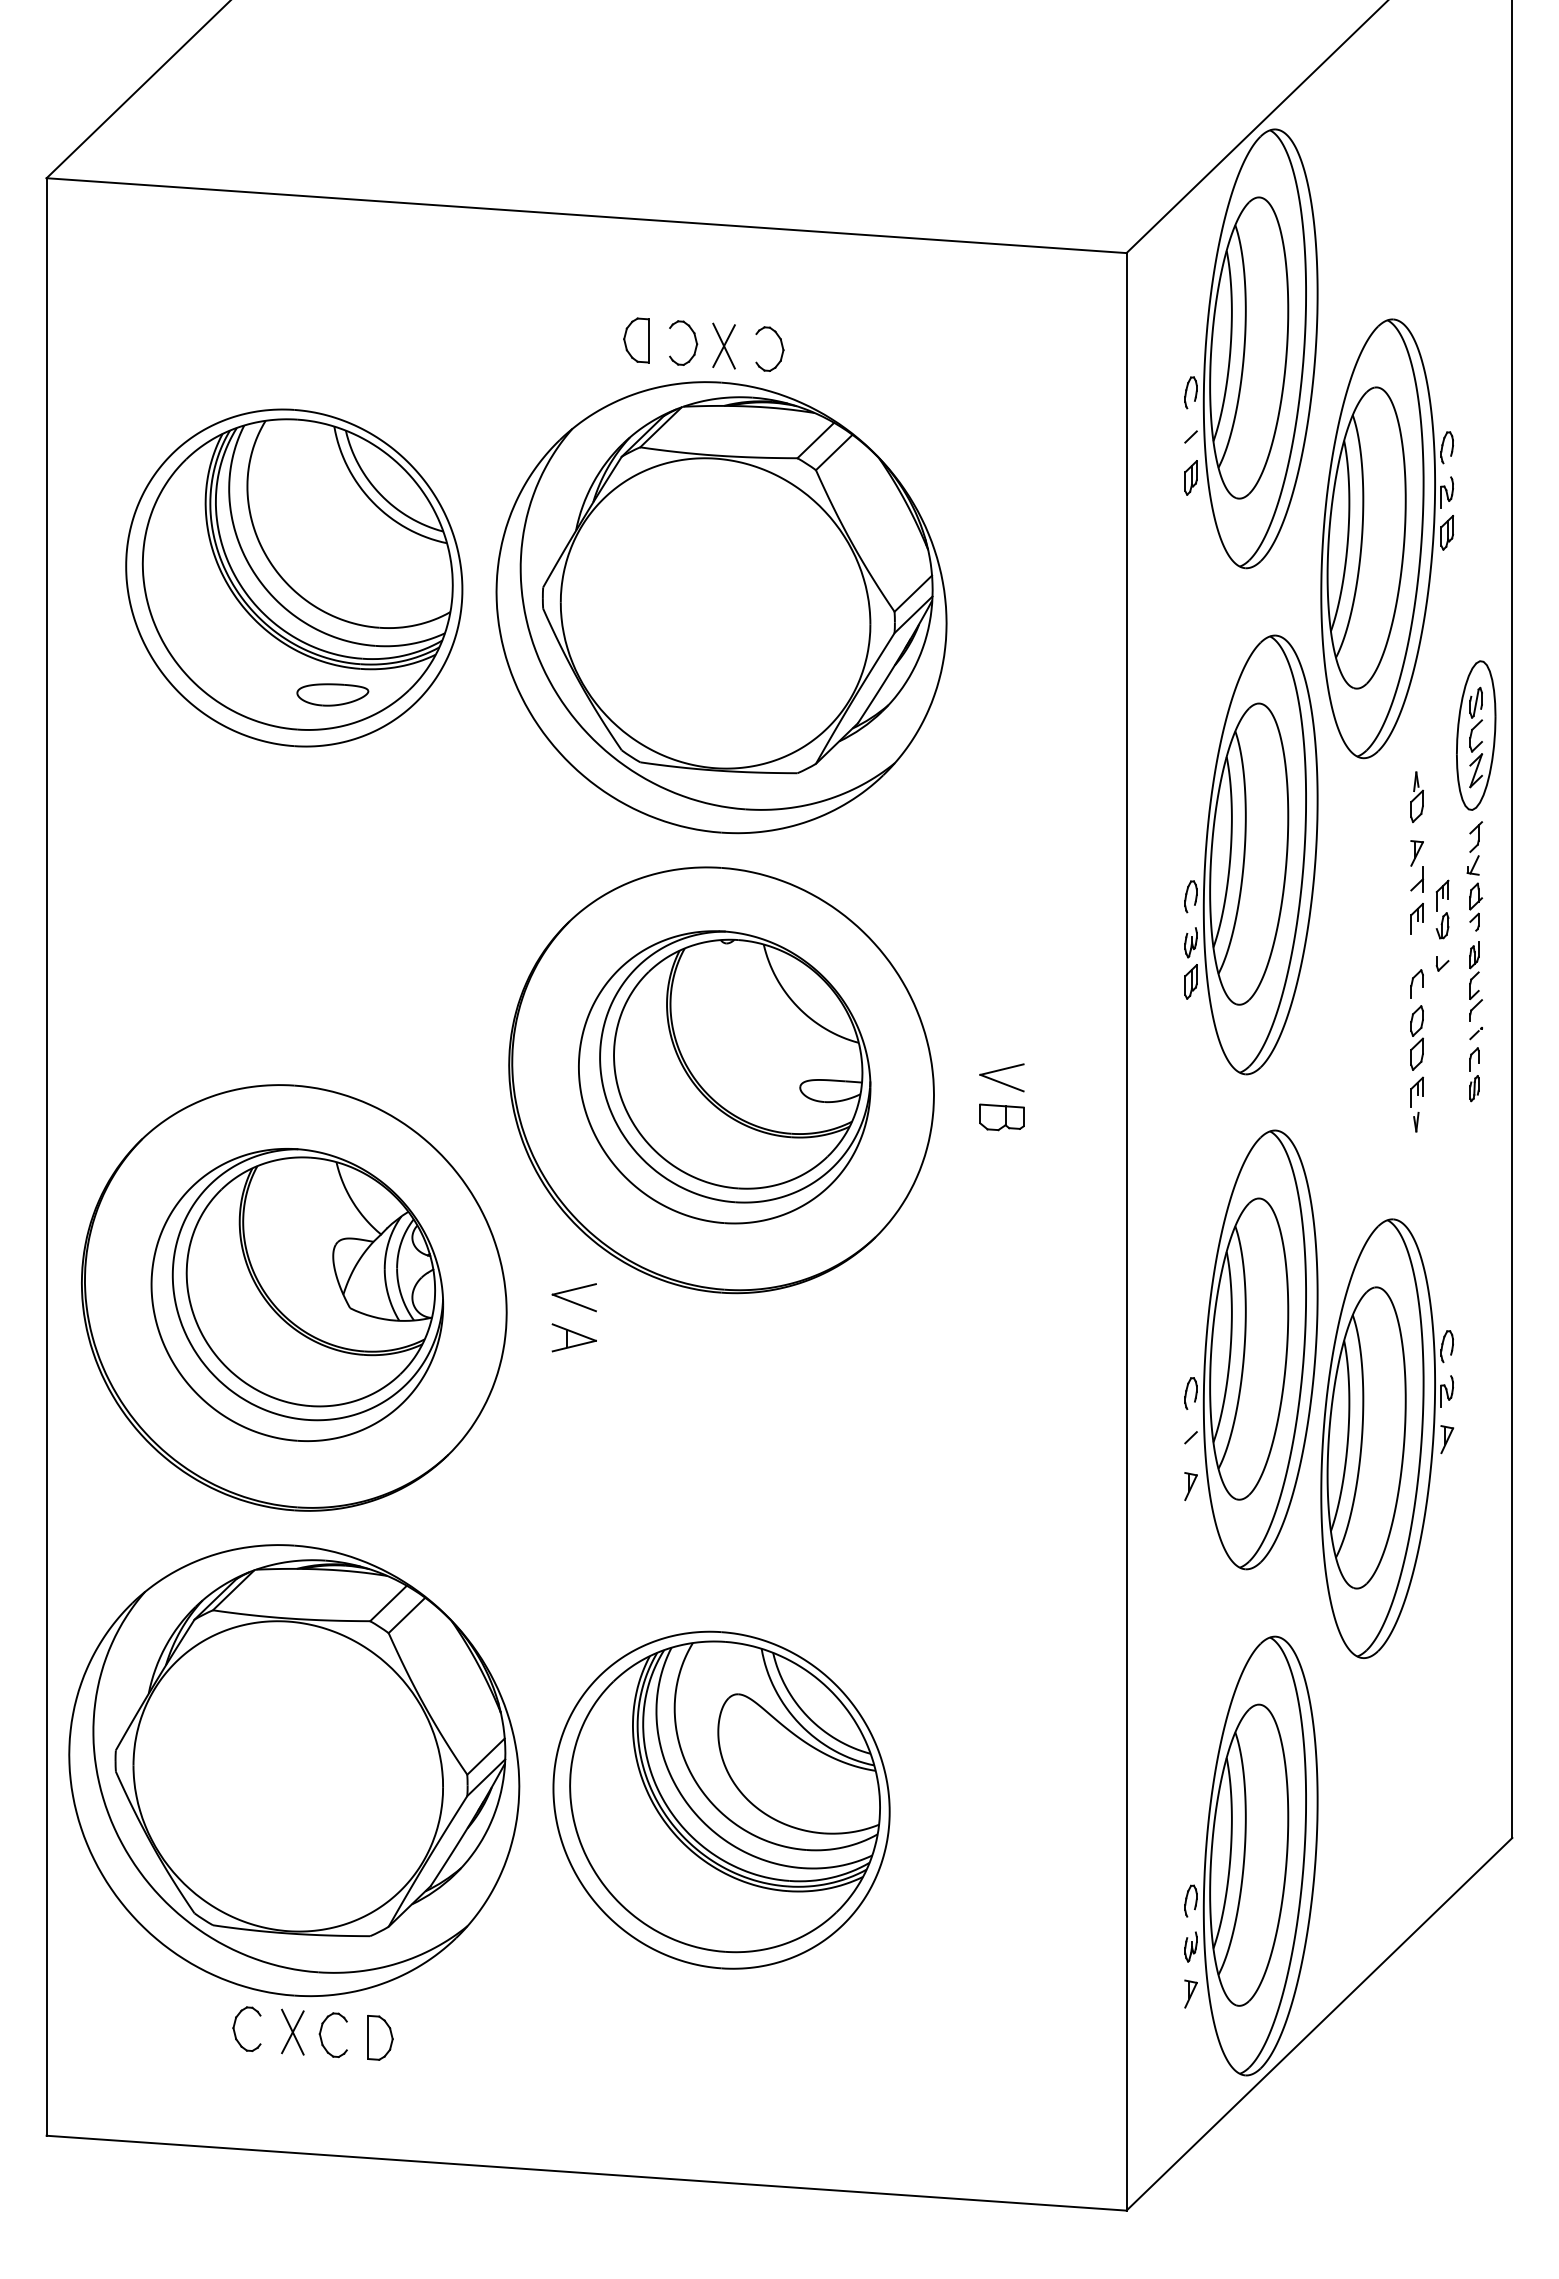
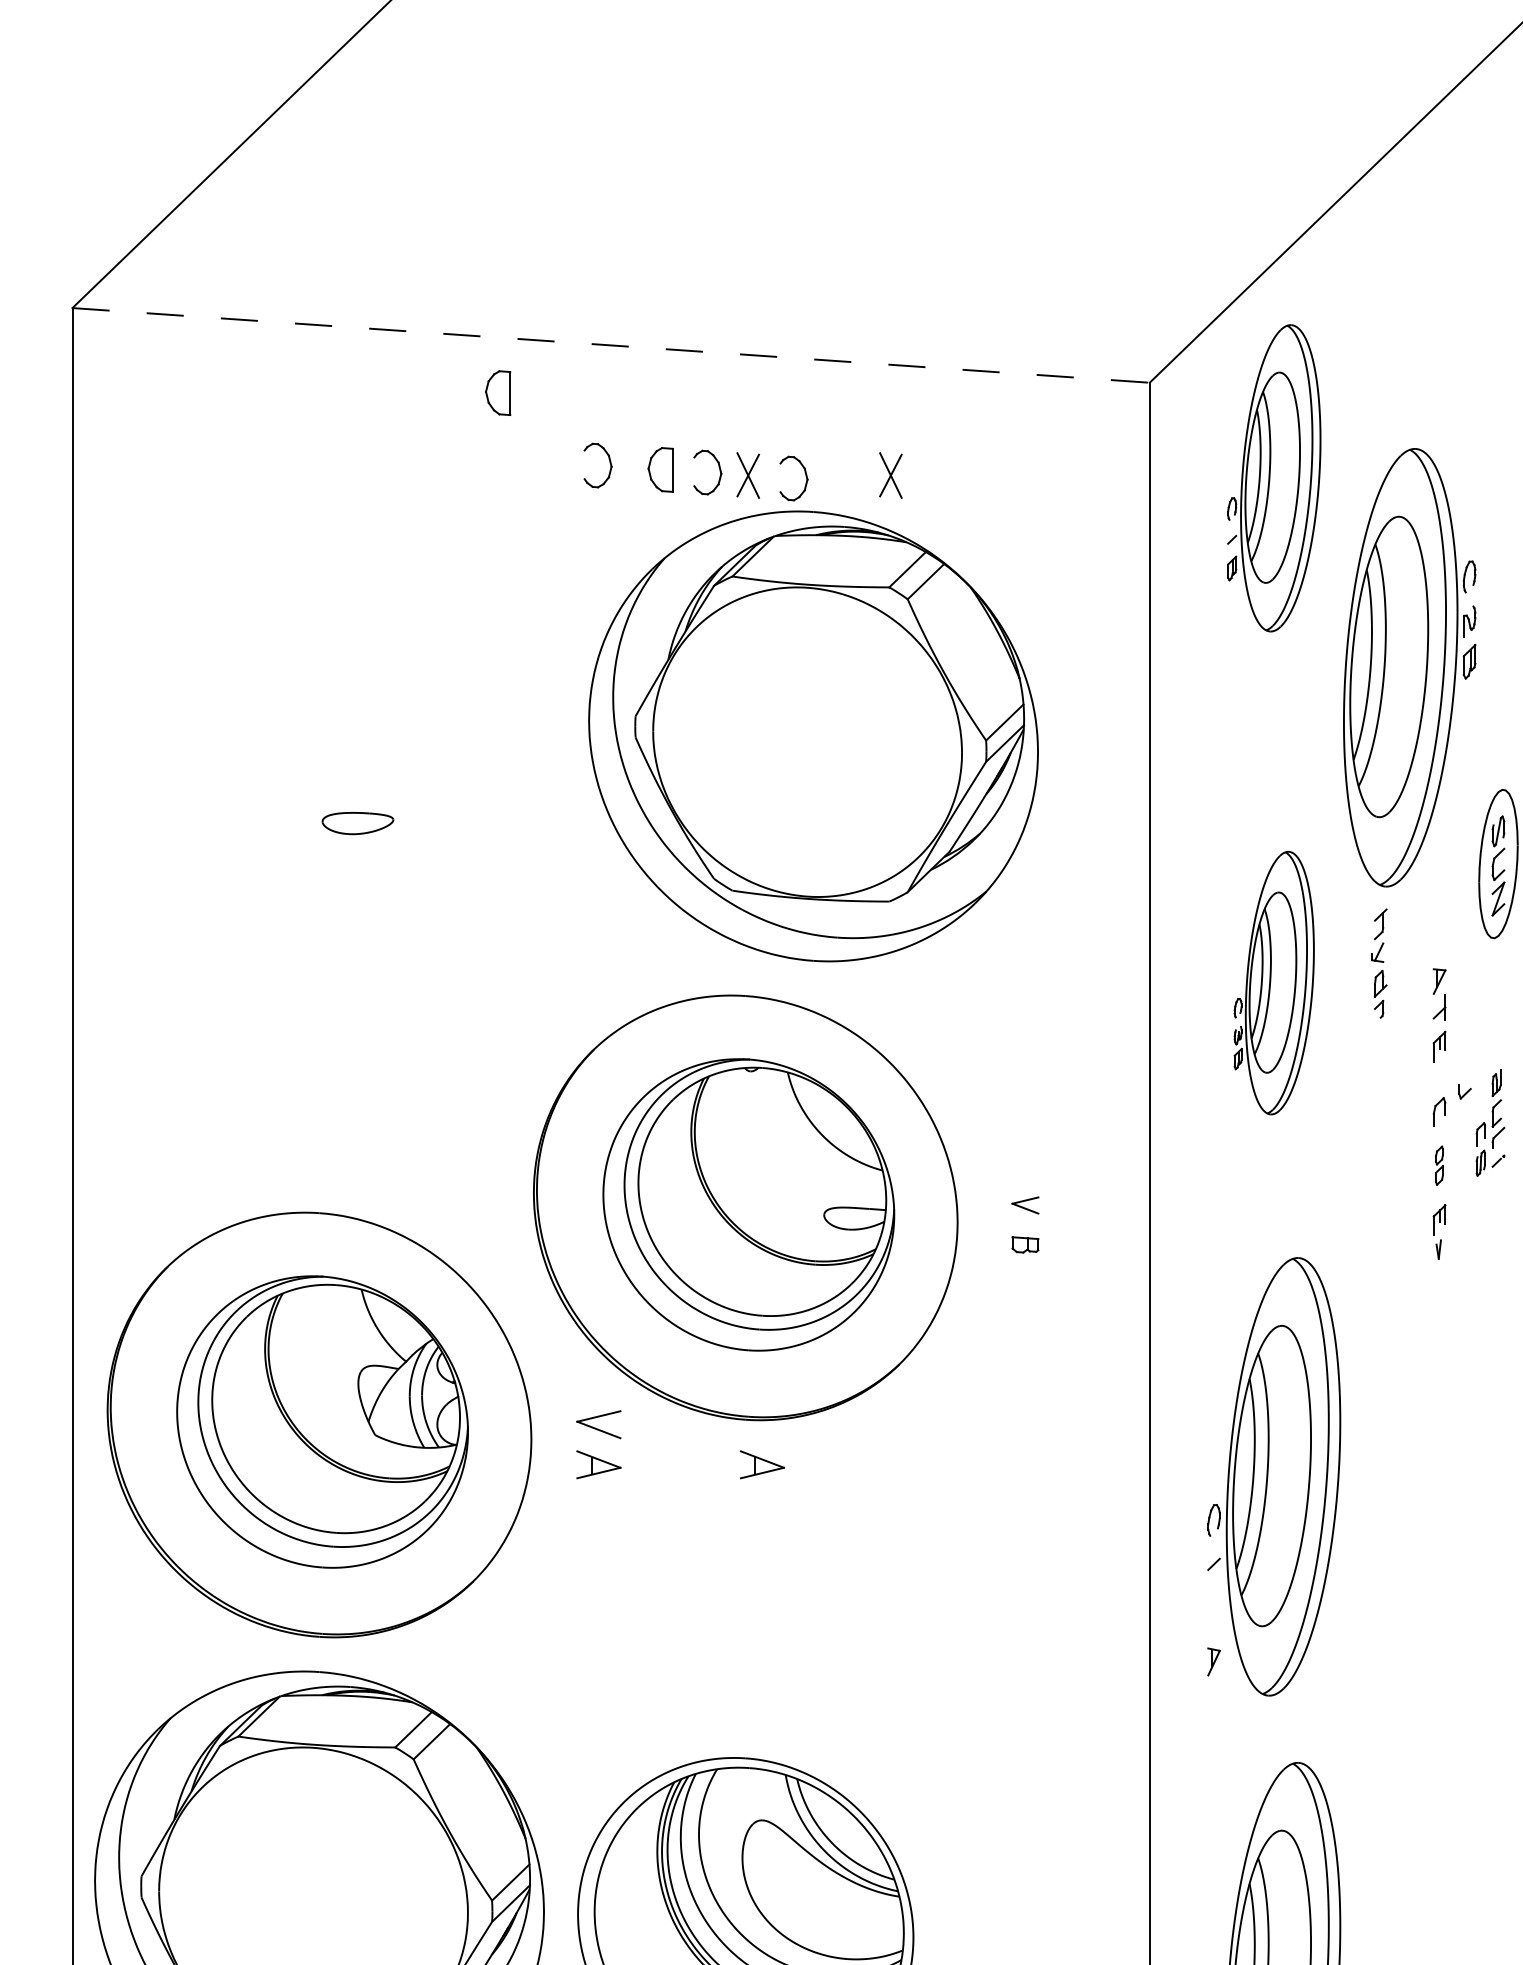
line: (587, 215) -> (612, 345), solid -> dashed
part: (473, 263) -> (498, 393), added
part: (584, 331) -> (609, 460), added
part: (866, 345) -> (890, 474), added
part: (1251, 348) -> (1274, 477), size x0.7
part: (294, 577) -> (319, 706), removed
part: (721, 607) -> (813, 736), moved
part: (1416, 796) -> (1438, 924), removed
part: (1251, 854) -> (1274, 982), size x0.6
part: (1474, 876) -> (1379, 963), moved
part: (1442, 909) -> (1464, 1037), removed
part: (1416, 1037) -> (1438, 1165), size x0.6
part: (1474, 1074) -> (1480, 1149), moved
part: (1001, 1077) -> (1024, 1205), size x0.6
part: (1001, 1117) -> (1024, 1245), size x0.6
part: (737, 1337) -> (761, 1464), added
part: (1387, 1438) -> (1410, 1565), removed
part: (1190, 1486) -> (1213, 1661), moved

